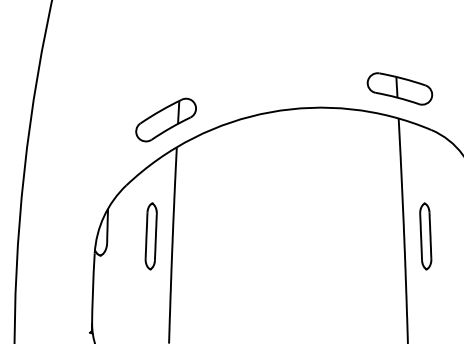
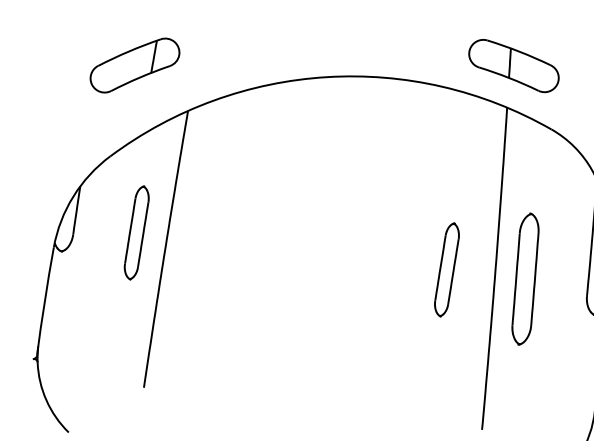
part: (165, 119) -> (134, 64), moved
part: (369, 236) -> (445, 269), added
part: (425, 236) -> (525, 279), size x1.4

